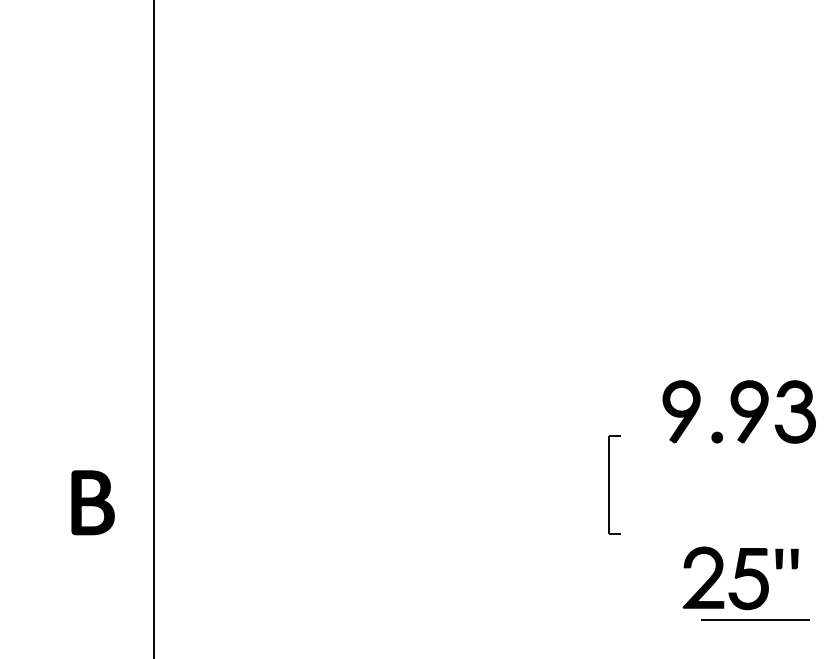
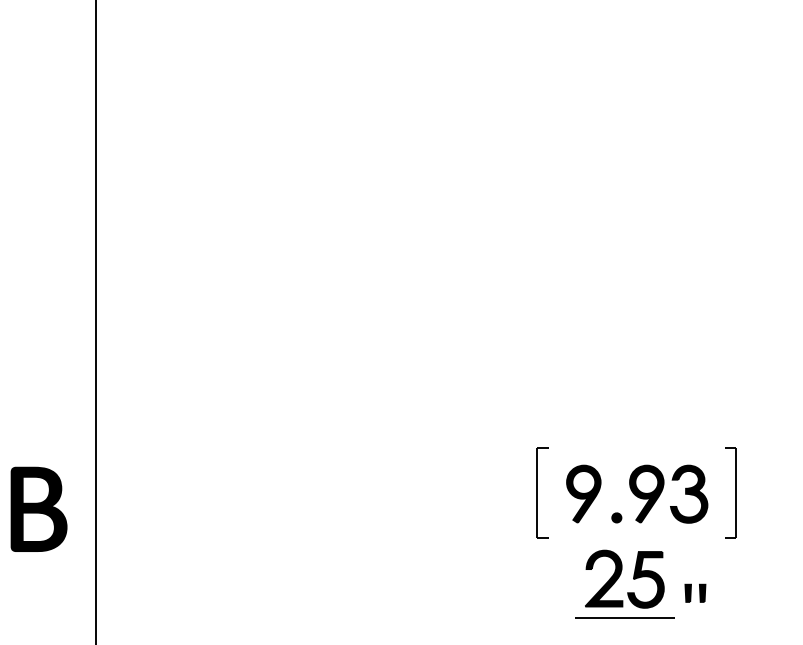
part: (739, 411) -> (637, 493), moved
part: (614, 484) -> (542, 492), moved
part: (92, 501) -> (38, 508), size x1.43
part: (787, 558) -> (695, 592), moved
line: (754, 619) -> (624, 617), moved

